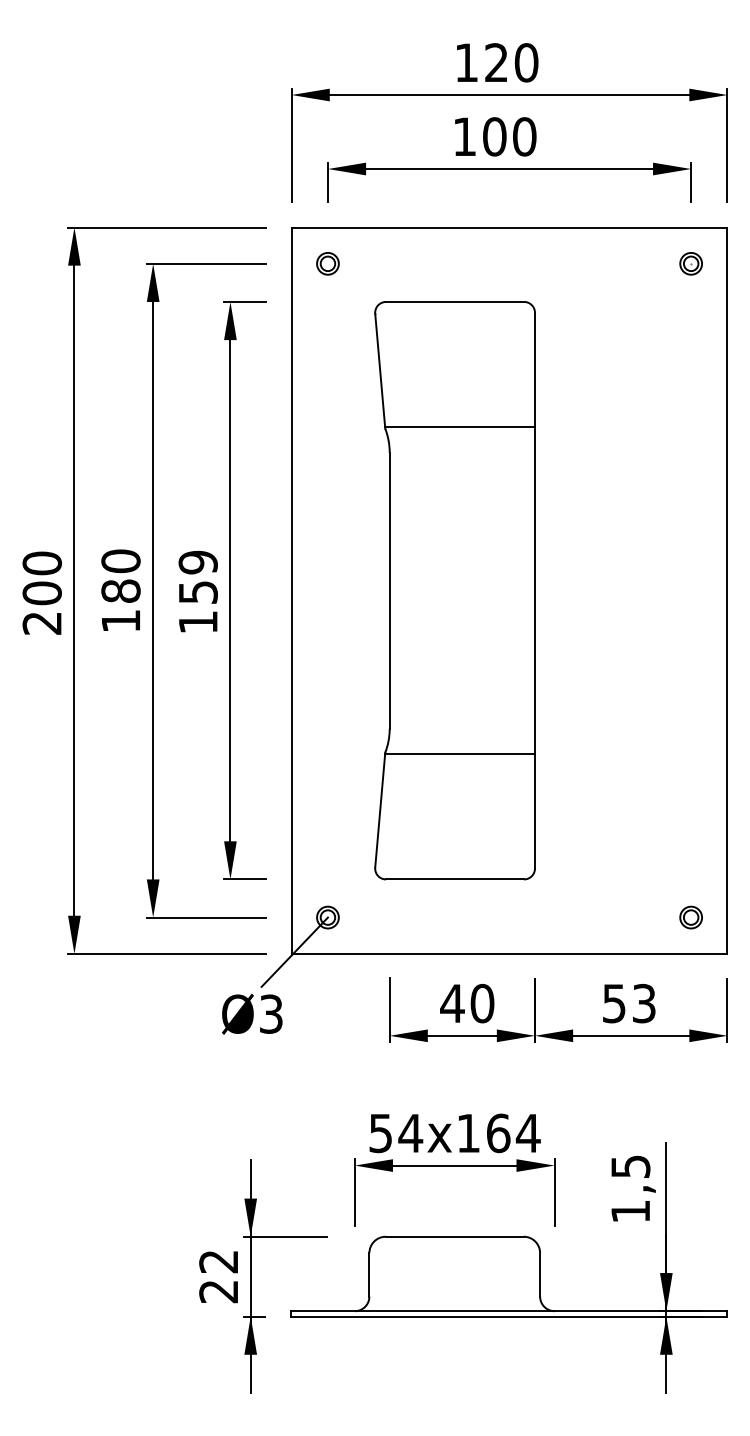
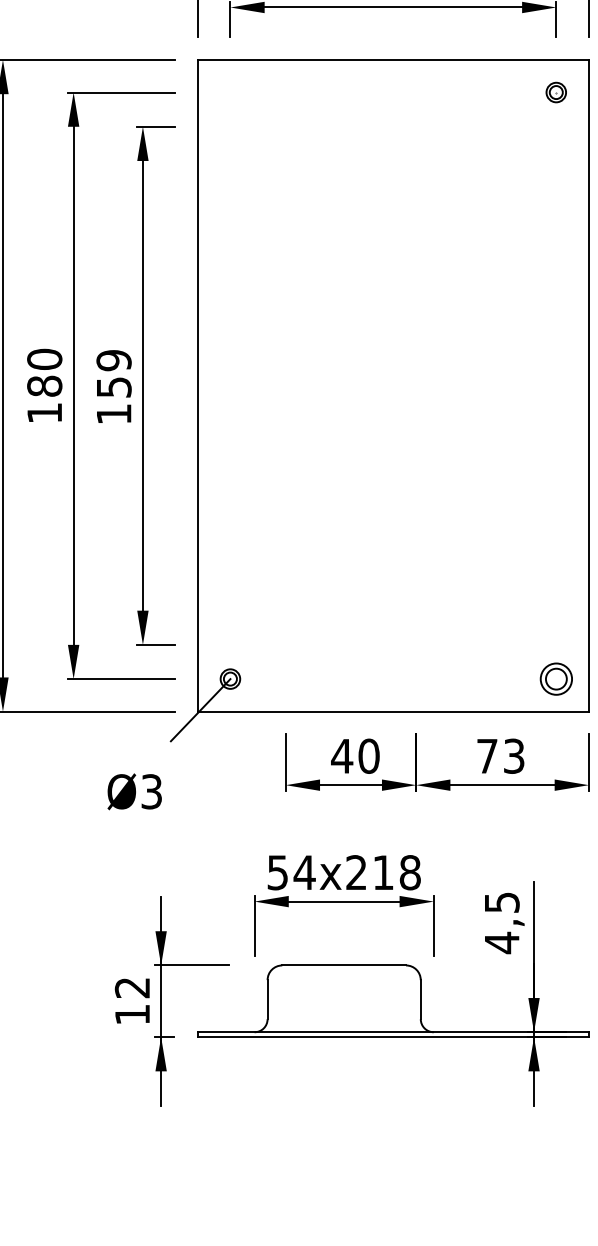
part: (327, 263) -> (230, 92), removed
part: (454, 590) -> (343, 385), removed
part: (690, 917) -> (555, 679), size x1.6
text: (614, 1003) -> (487, 756), 53 -> 73
text: (252, 1013) -> (134, 791), moved
text: (498, 1133) -> (383, 872), 54x164 -> 54x218
text: (630, 1211) -> (501, 942), 1,5 -> 4,5
text: (218, 1292) -> (132, 1015), 22 -> 12

